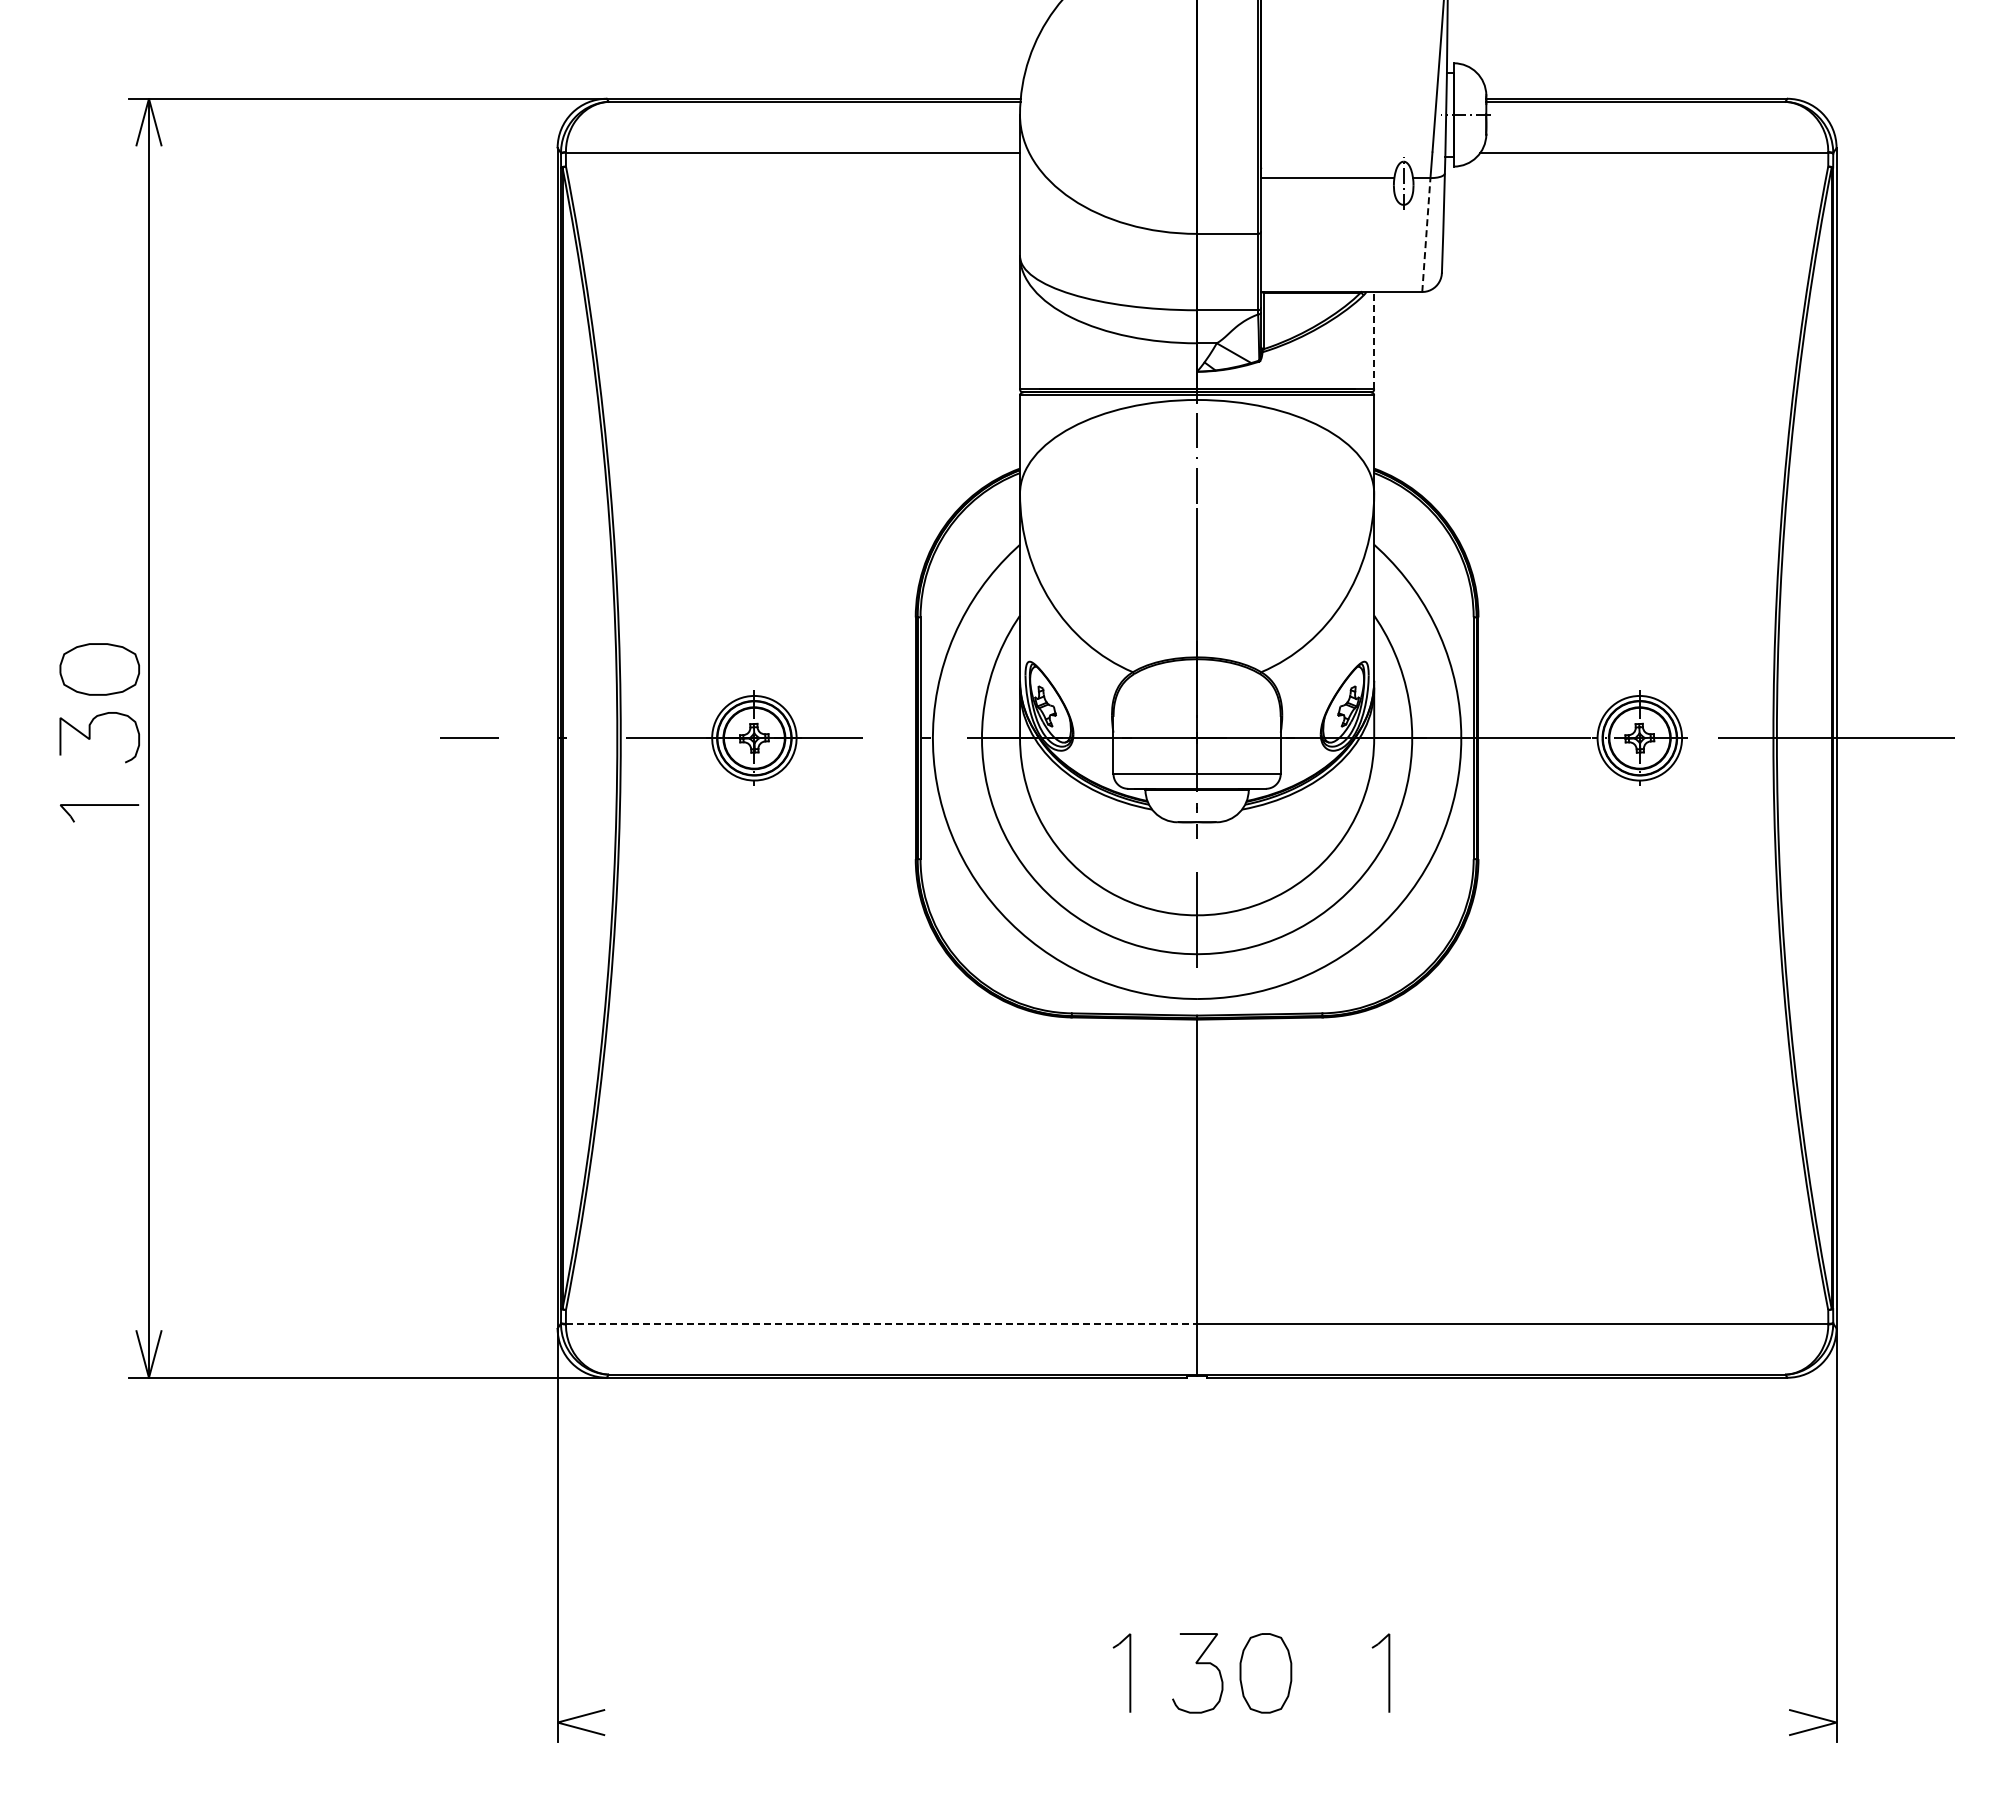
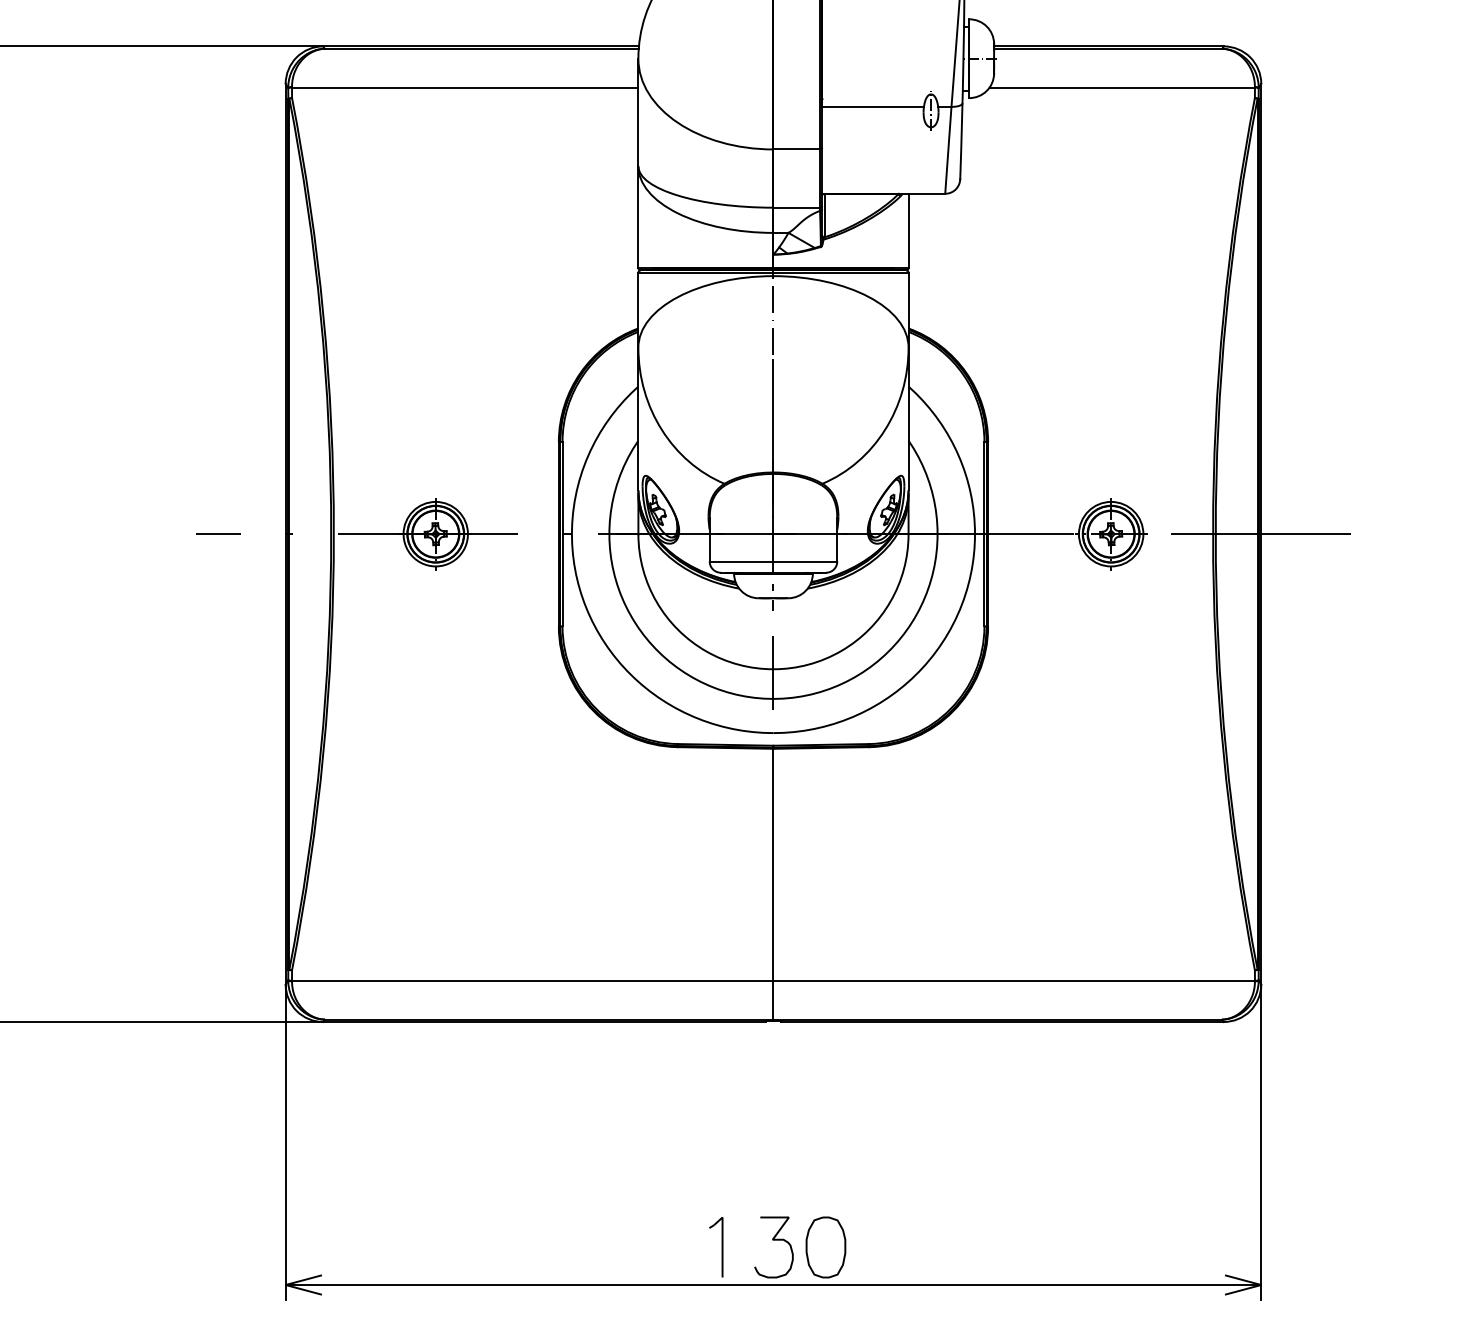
line: (1426, 234) -> (948, 149), dashed -> solid
line: (1374, 340) -> (908, 230), dashed -> solid
line: (881, 1323) -> (532, 980), dashed -> solid
part: (1388, 1672) -> (919, 1246), removed
line: (1196, 1722) -> (773, 1284), added

